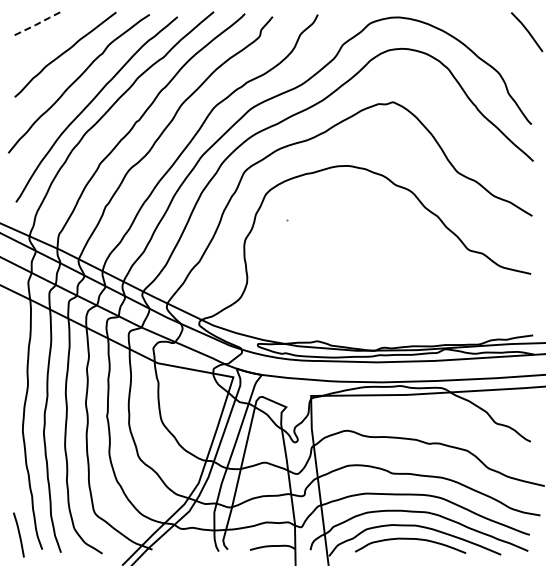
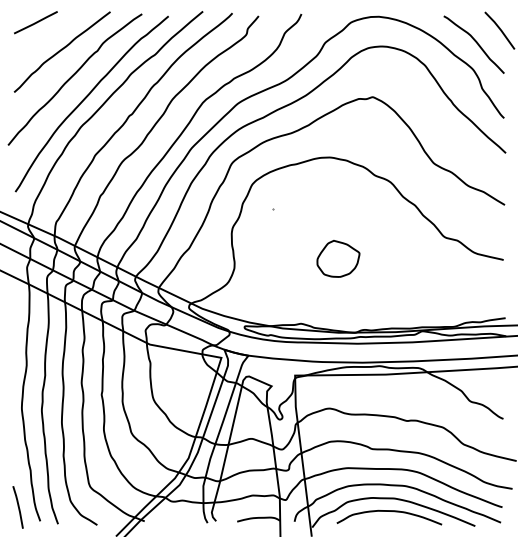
line: (37, 23) -> (35, 22), dashed -> solid
curve: (501, 44) -> (475, 42), added
part: (356, 272) -> (338, 258), added

